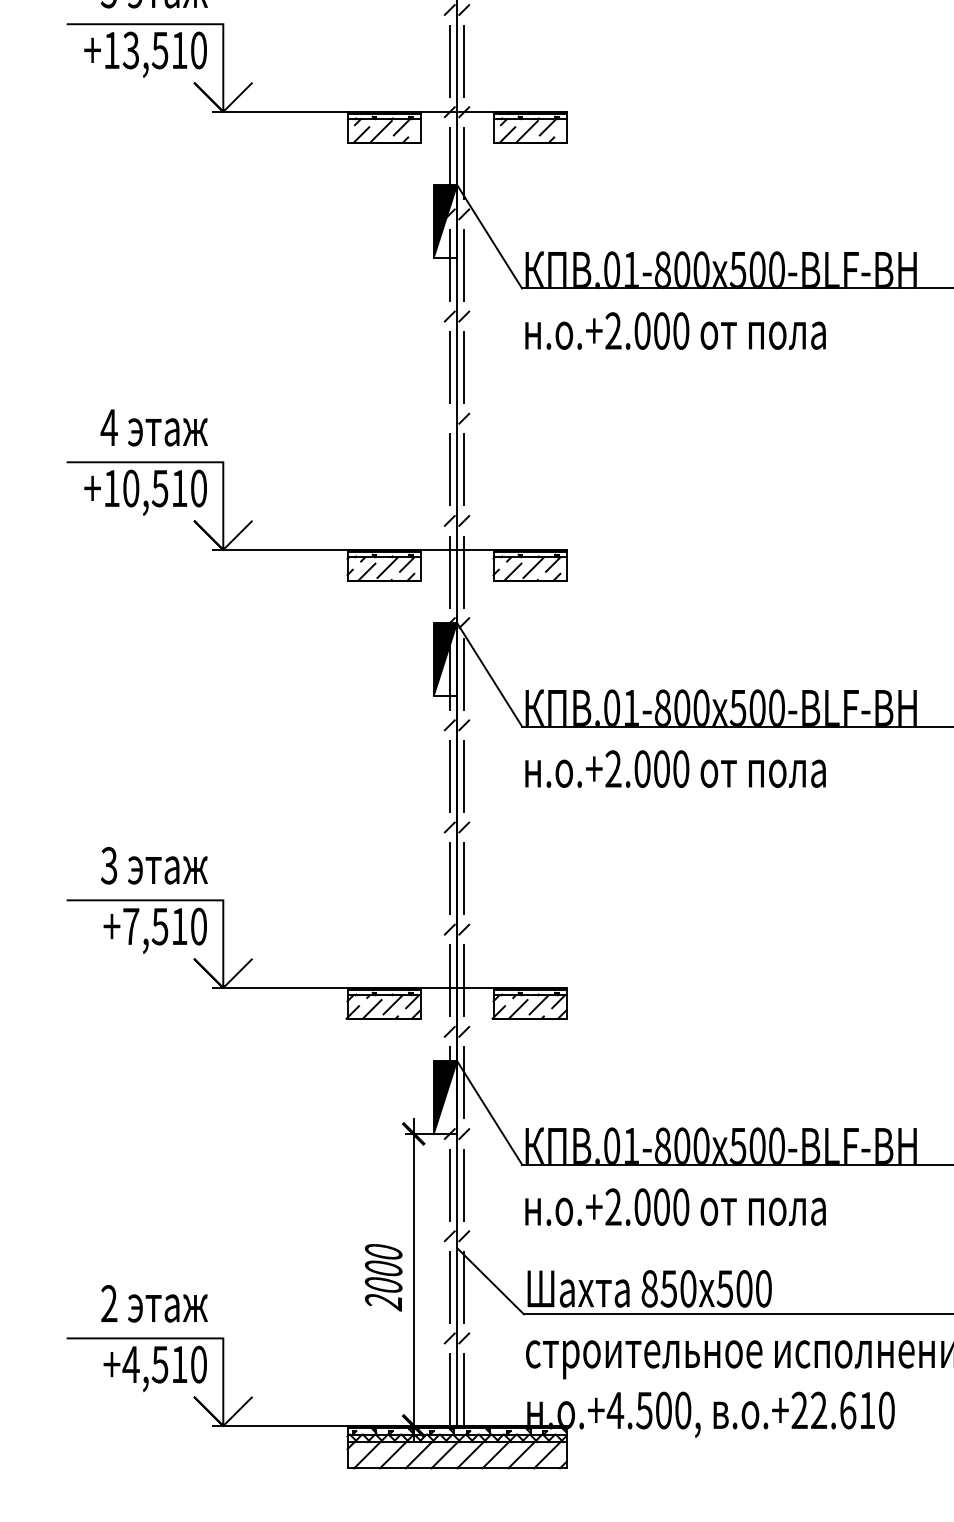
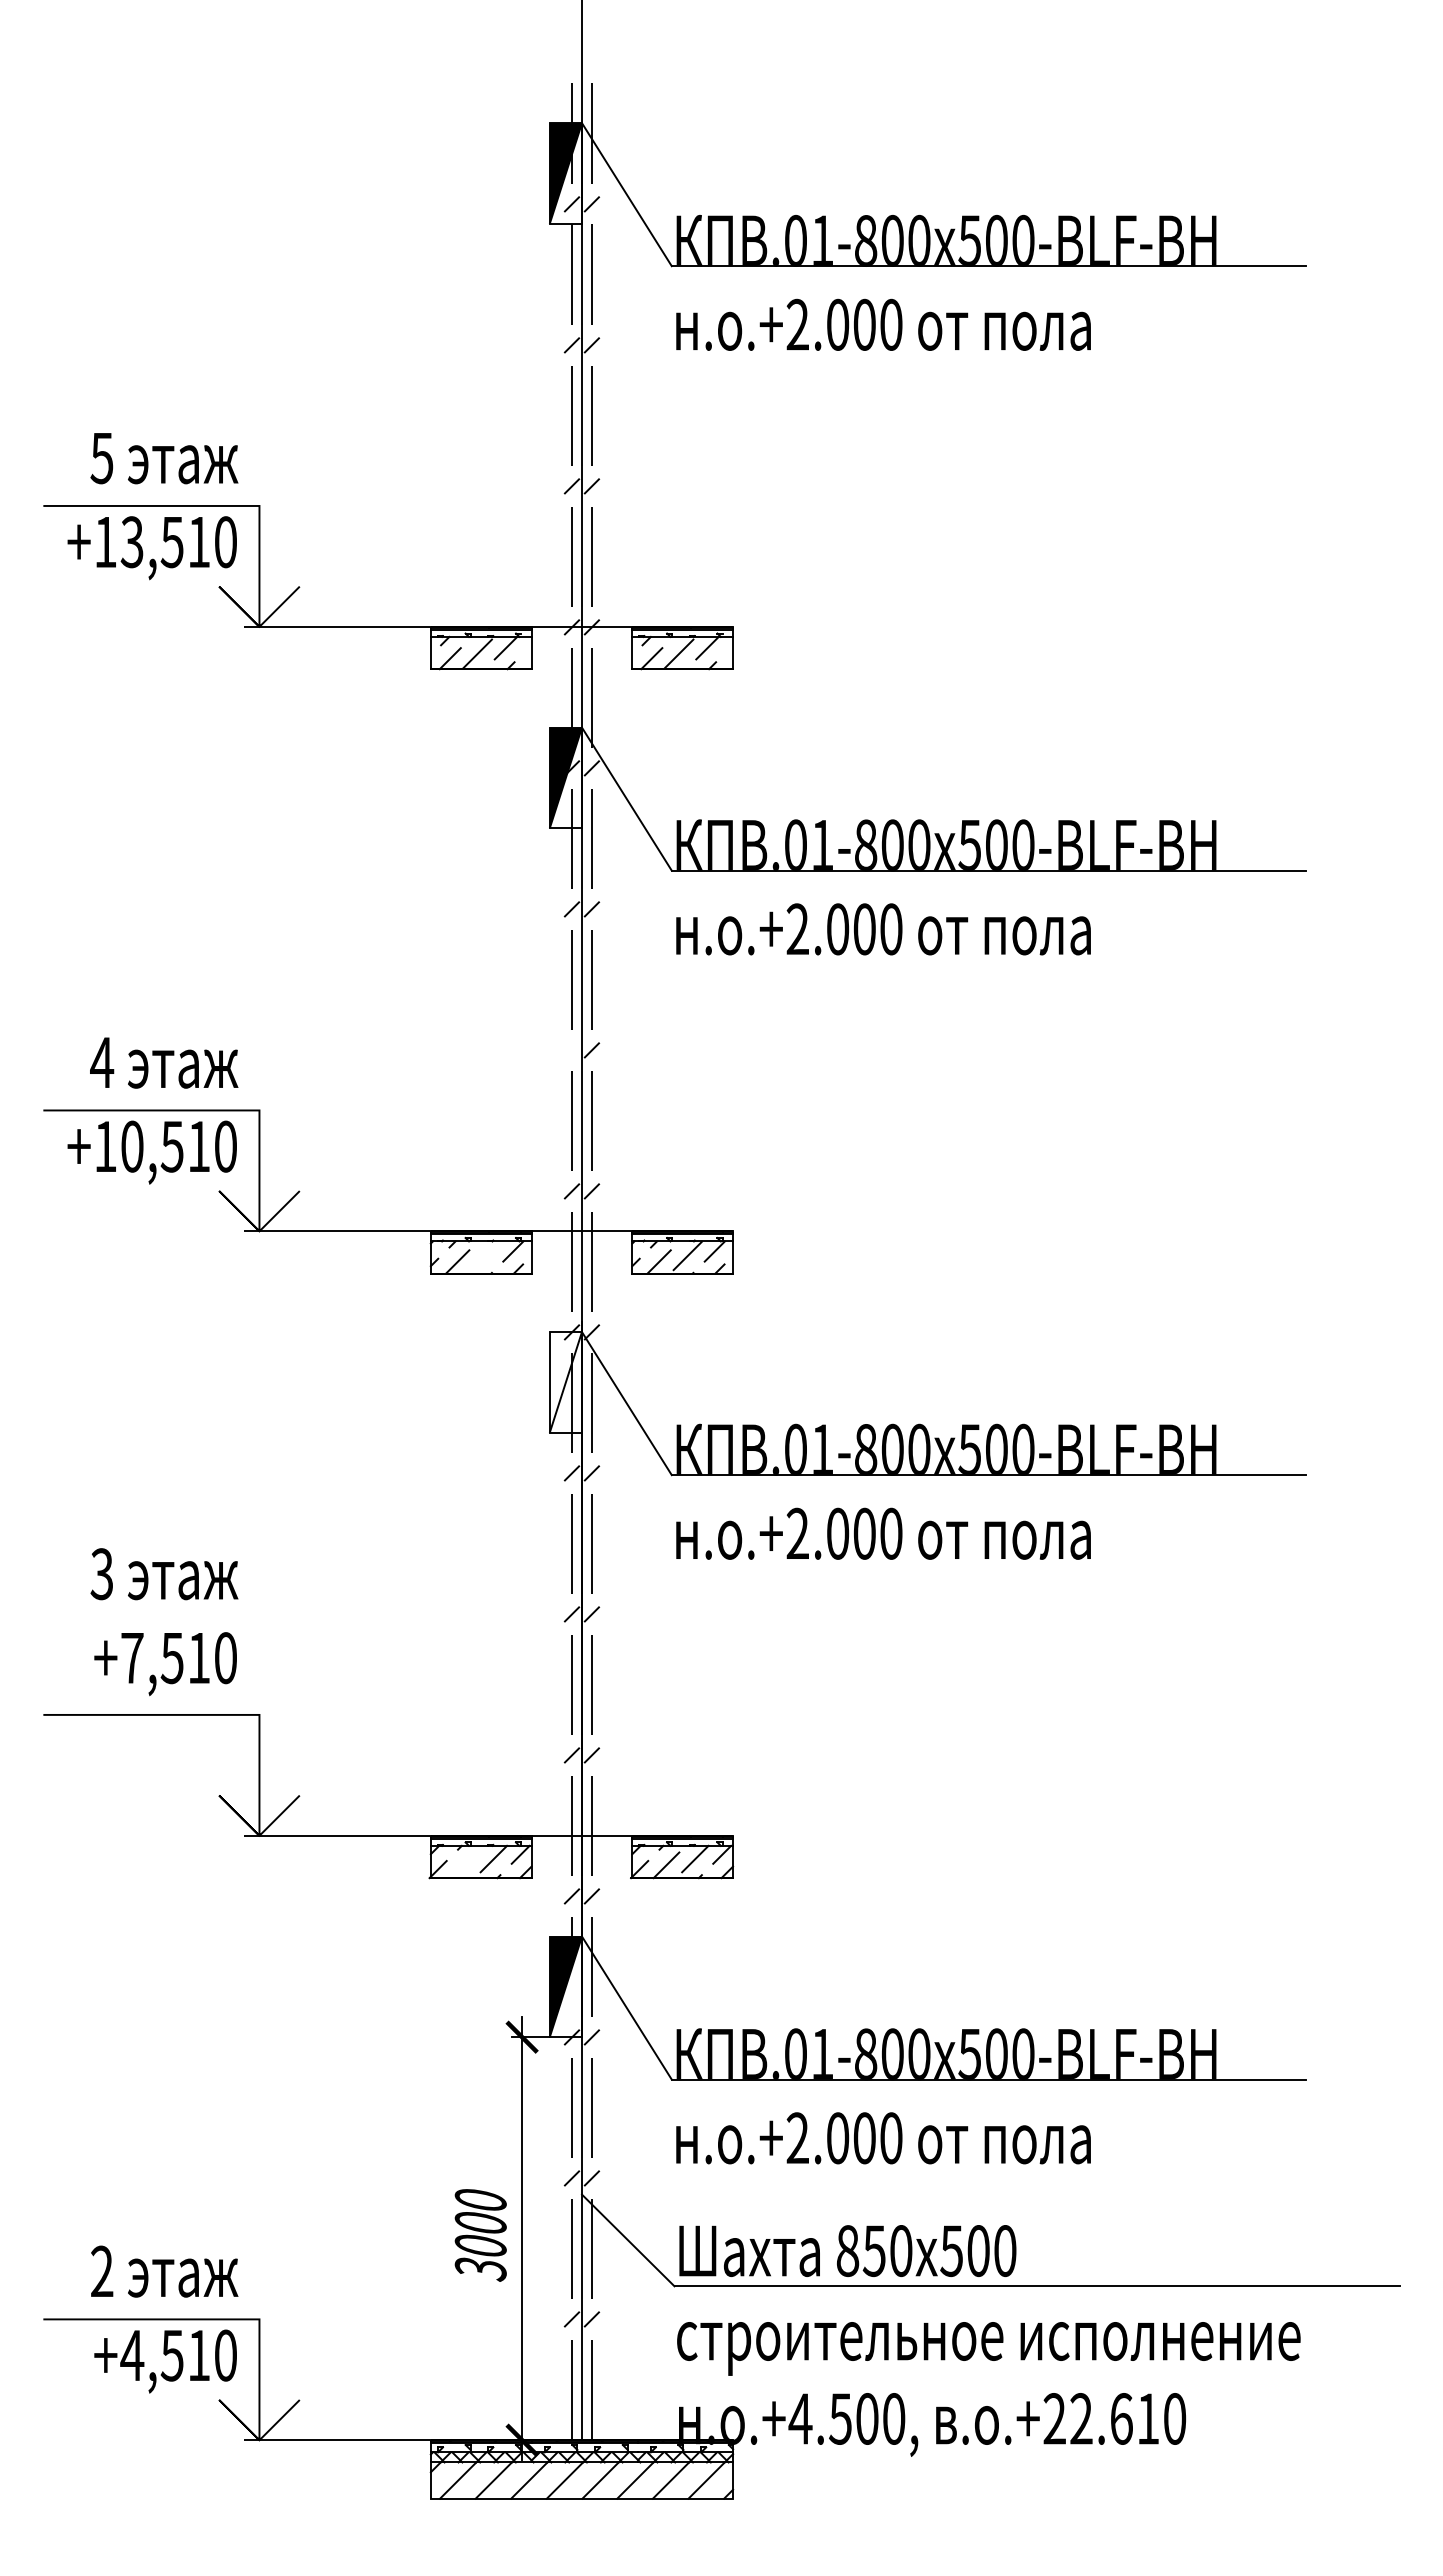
line: (387, 567) -> (486, 1255), removed
fill: (445, 659) -> (565, 1382), removed
text: (154, 900) -> (164, 1622), moved
line: (371, 1009) -> (464, 1865), removed
text: (383, 1302) -> (480, 2269), 2000 -> 3000

